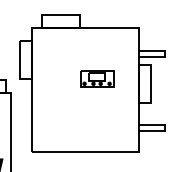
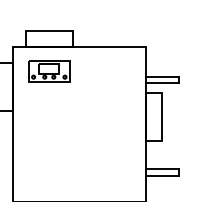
part: (97, 78) -> (49, 70), moved

